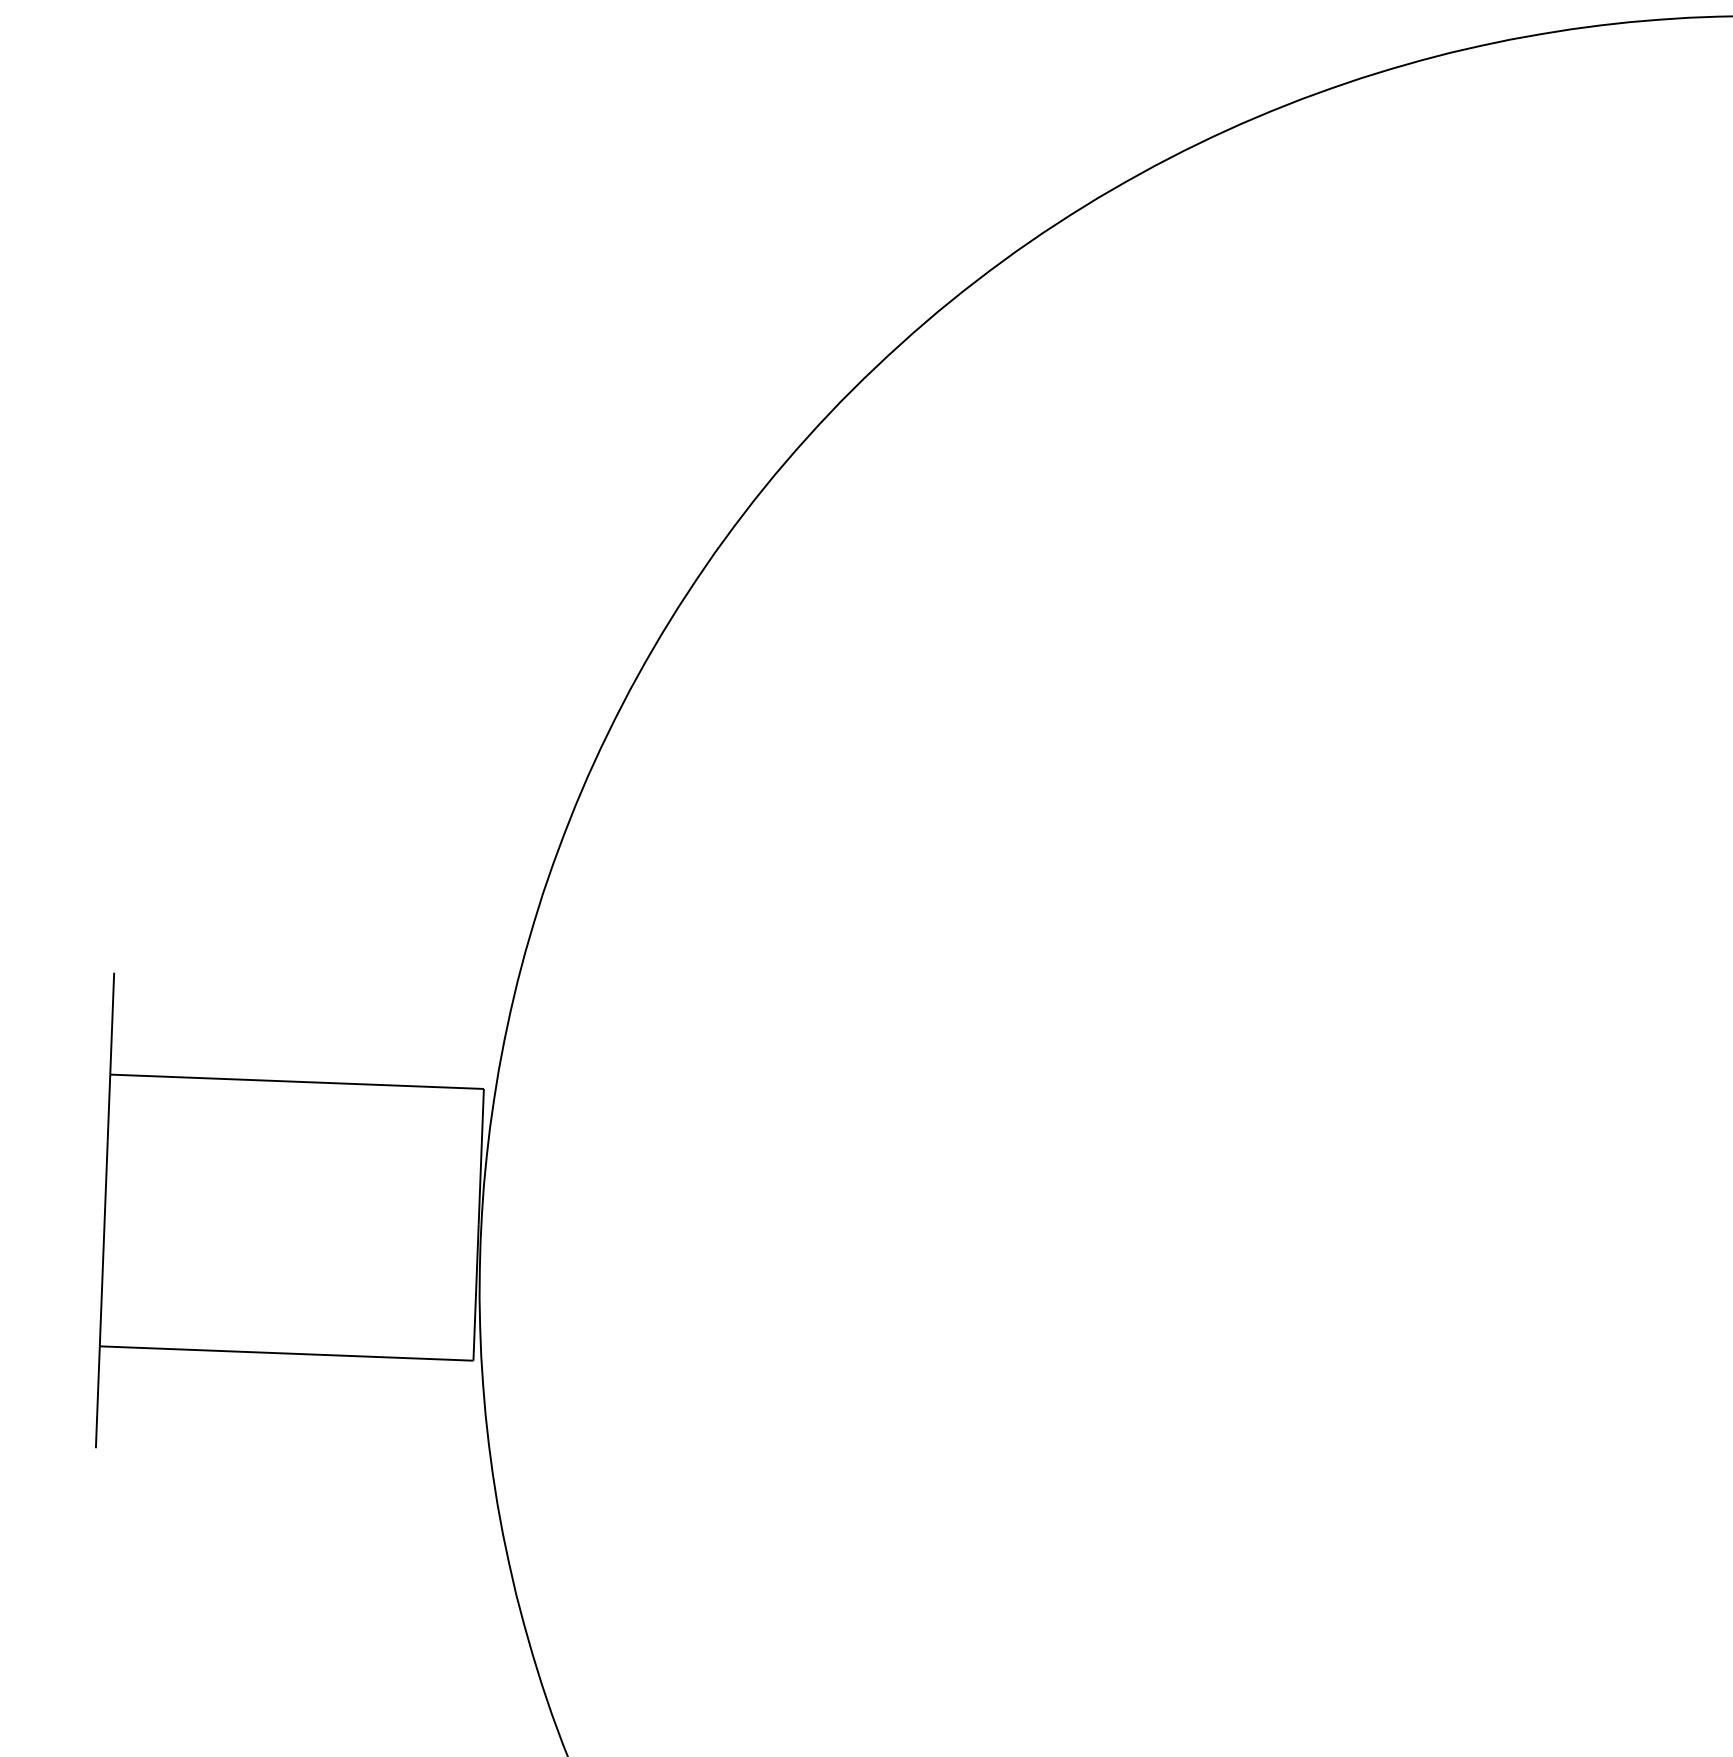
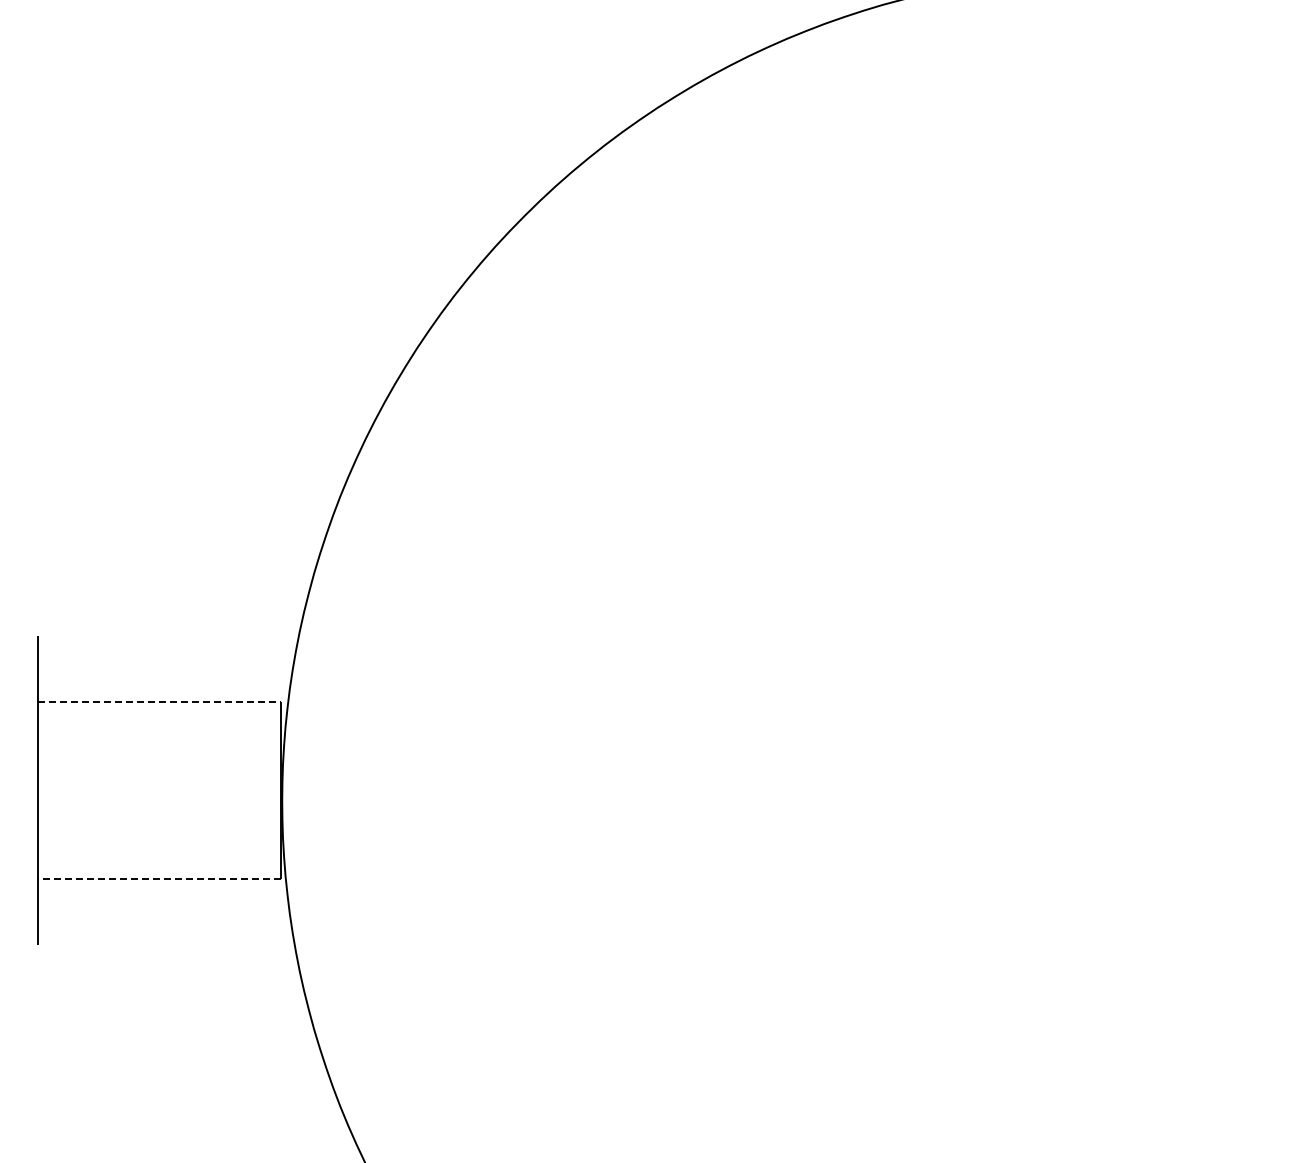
line: (297, 1082) -> (159, 702), solid -> dashed
line: (287, 1353) -> (159, 878), solid -> dashed

